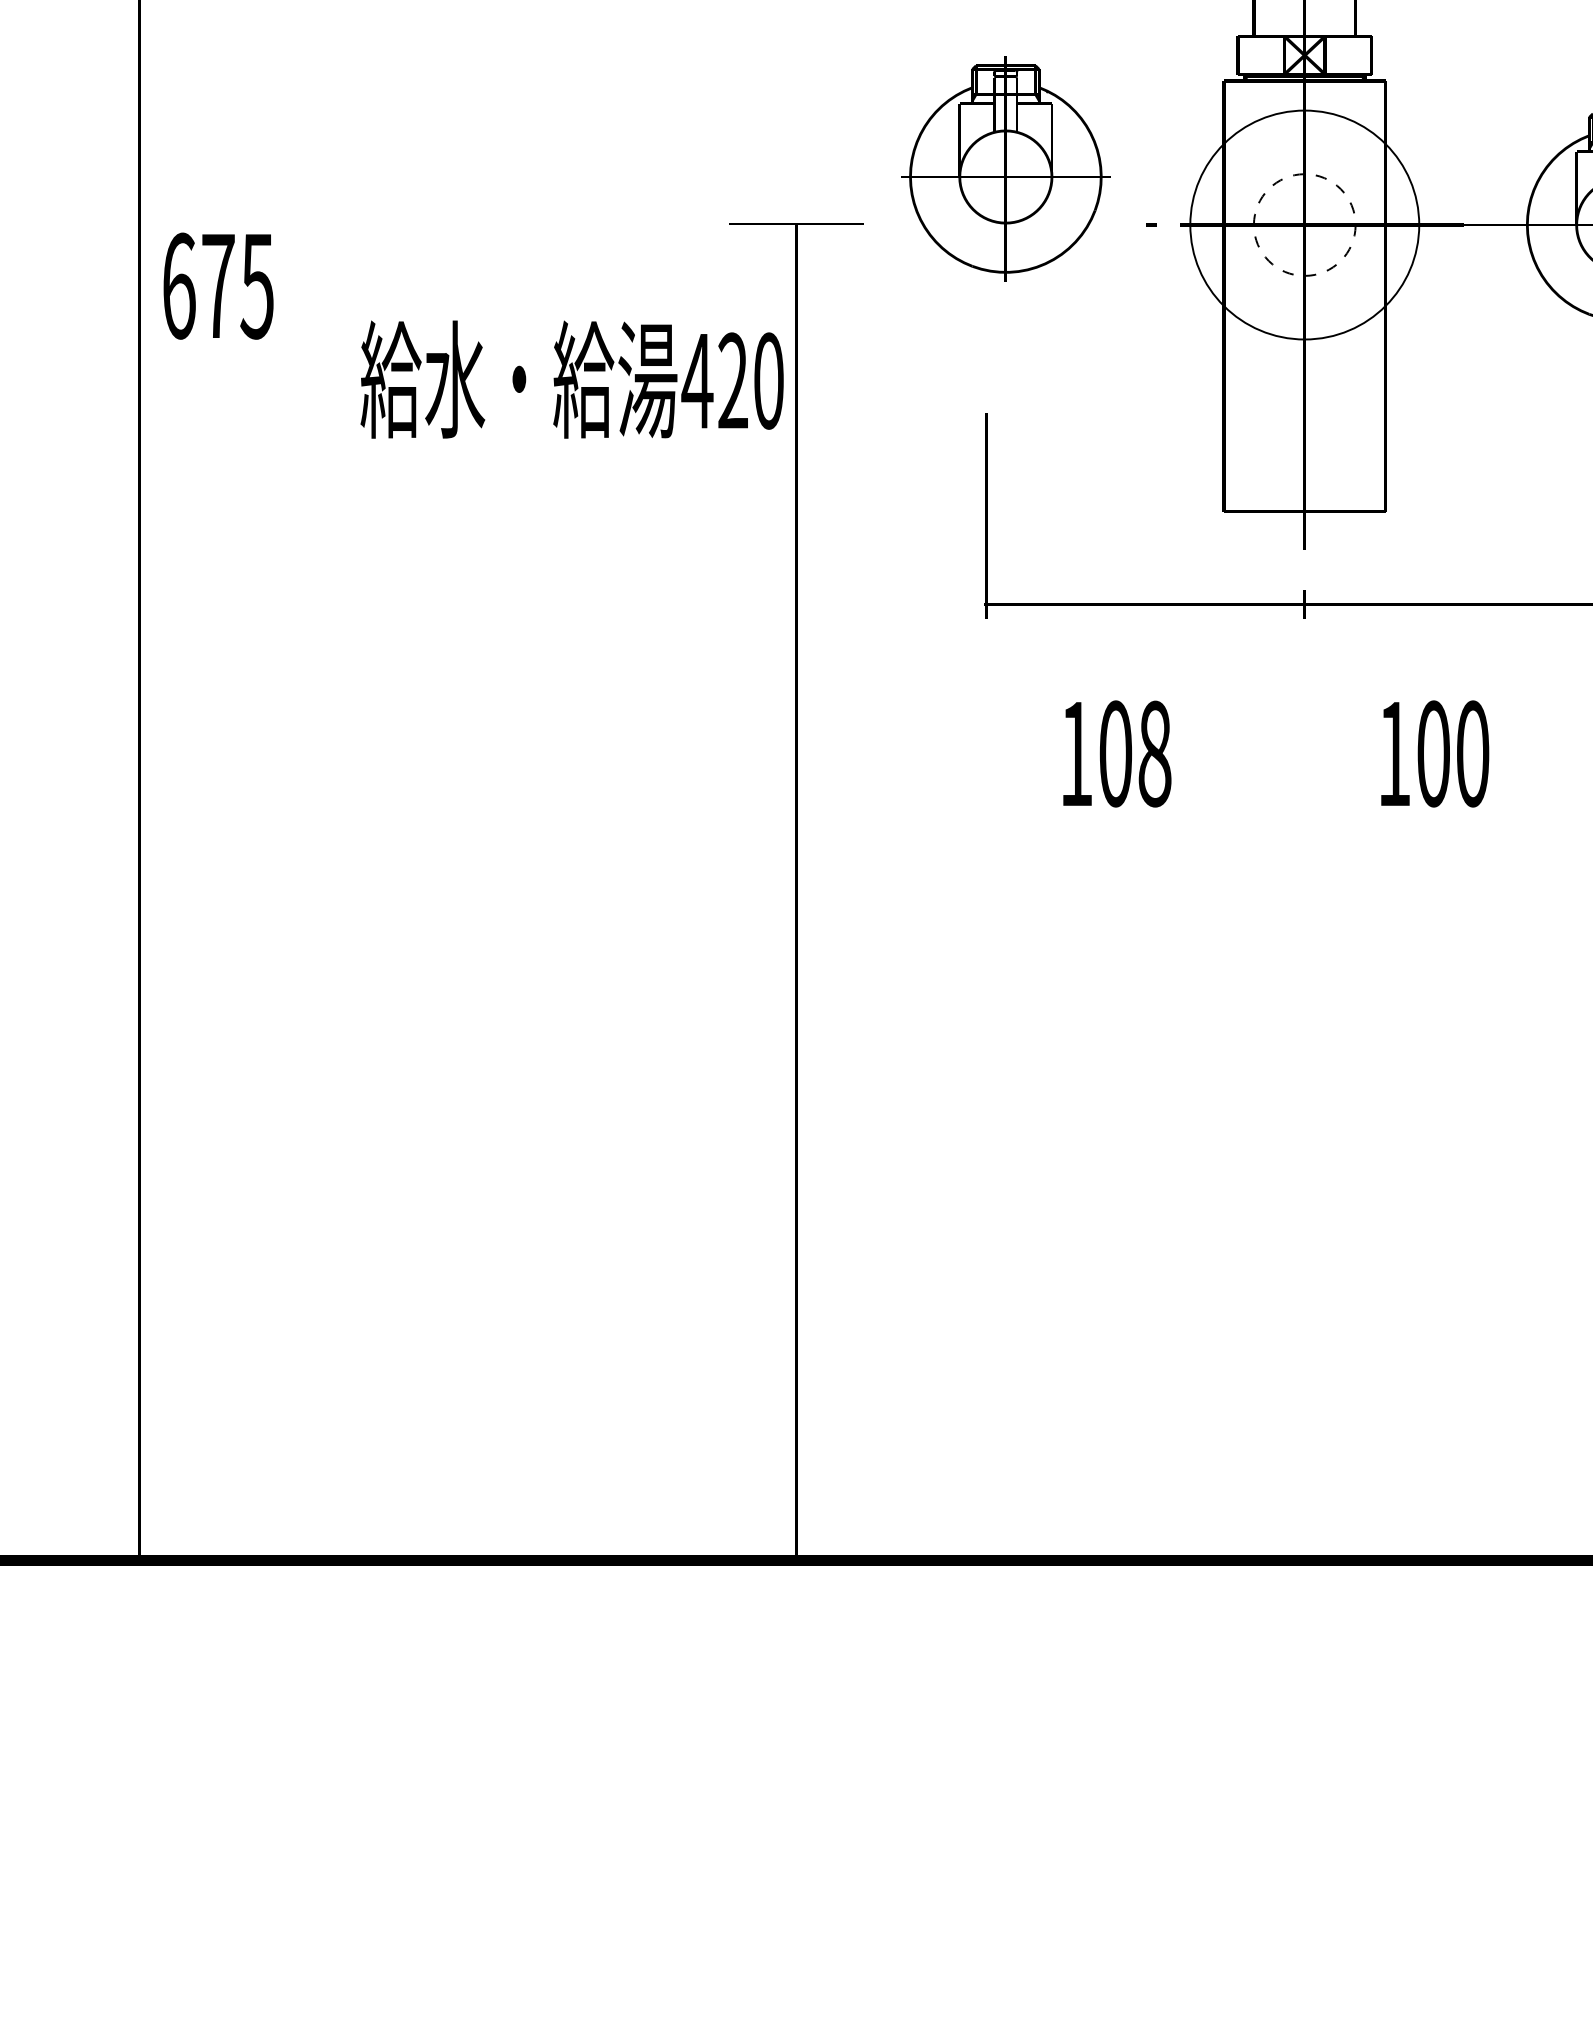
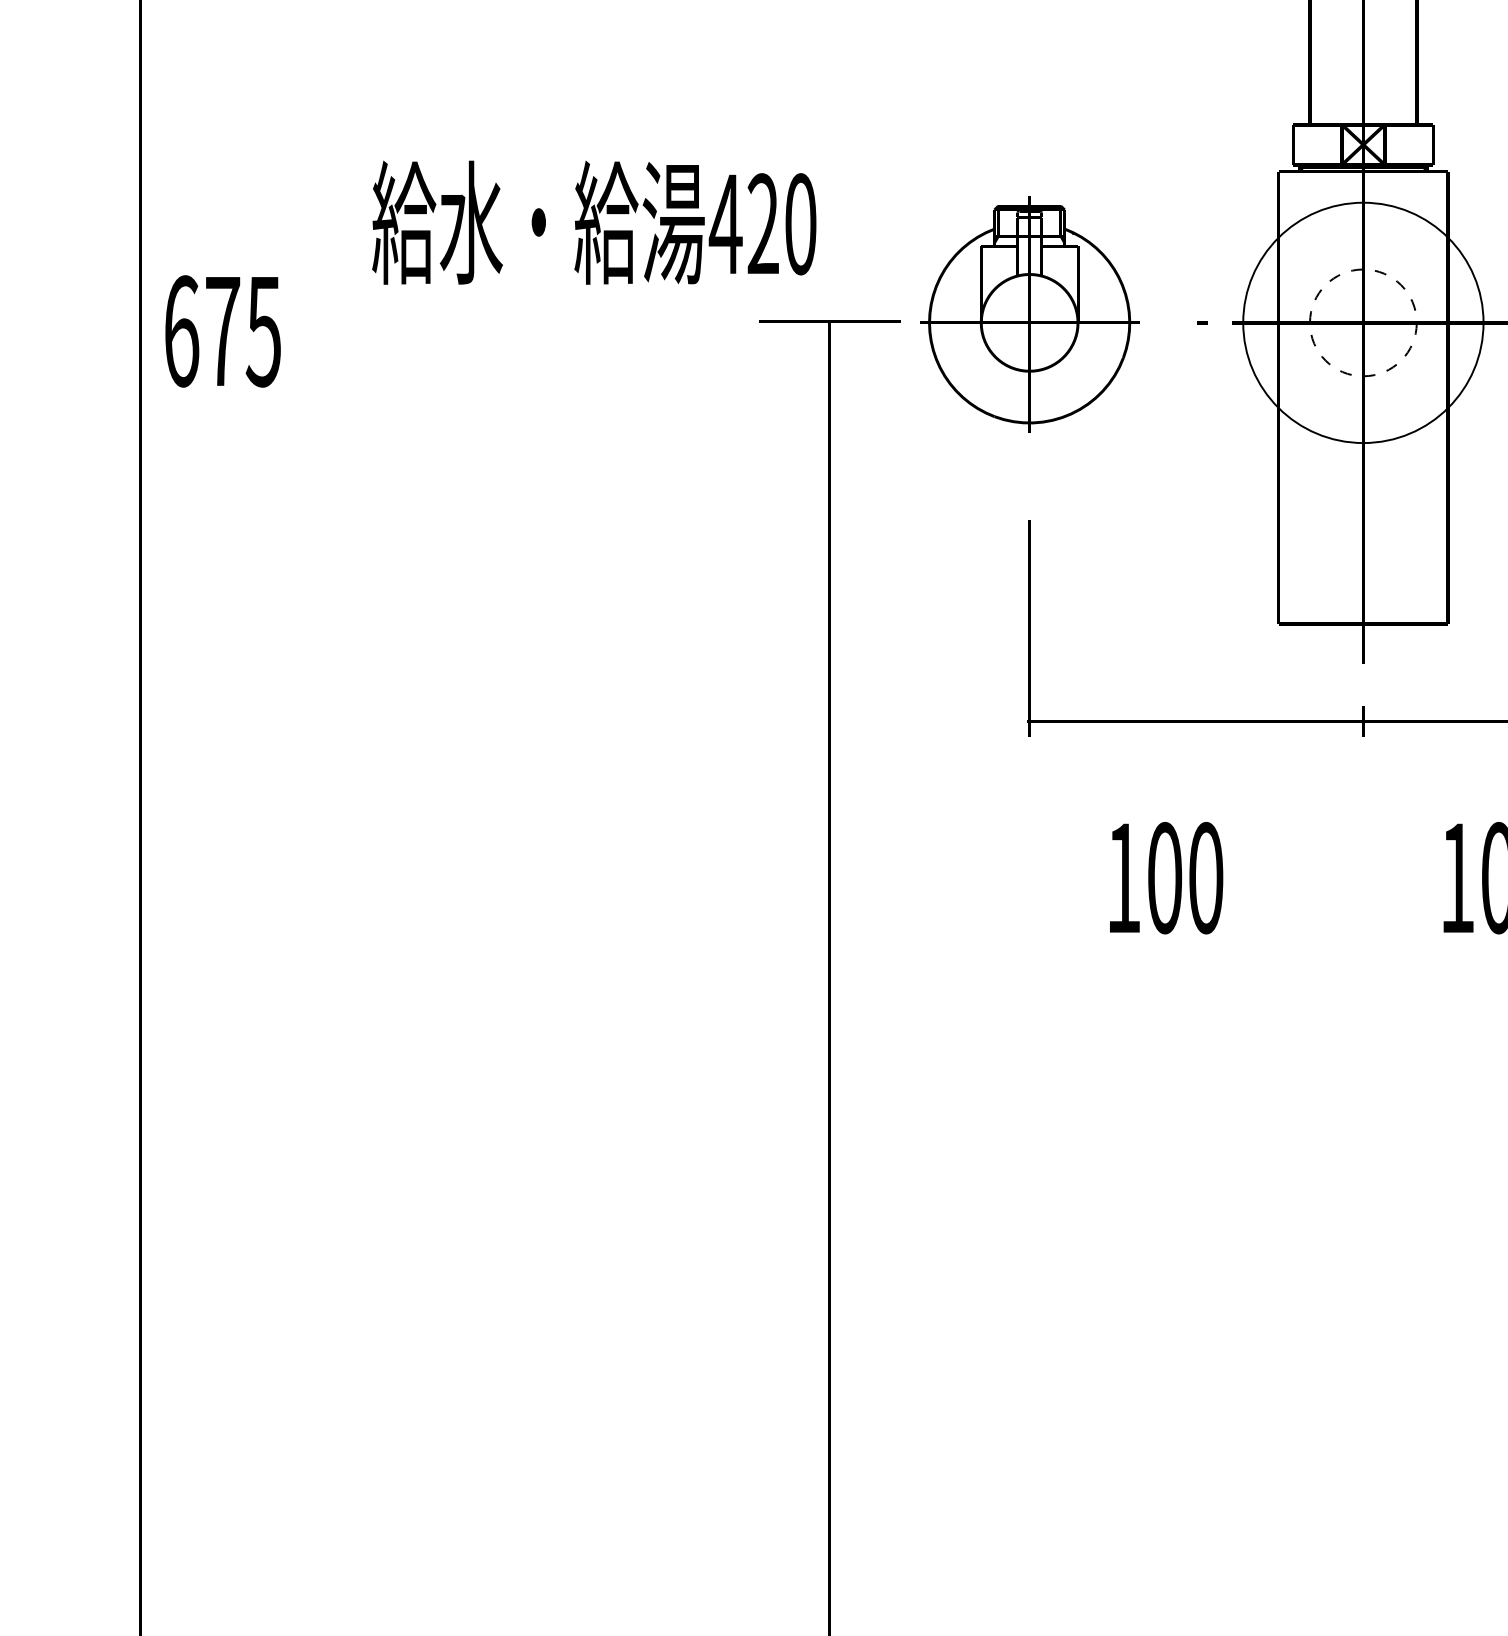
part: (1005, 168) -> (1029, 313), moved
text: (218, 285) -> (223, 330), moved
text: (571, 379) -> (593, 222), moved
text: (1154, 753) -> (1205, 877), 108 -> 100

